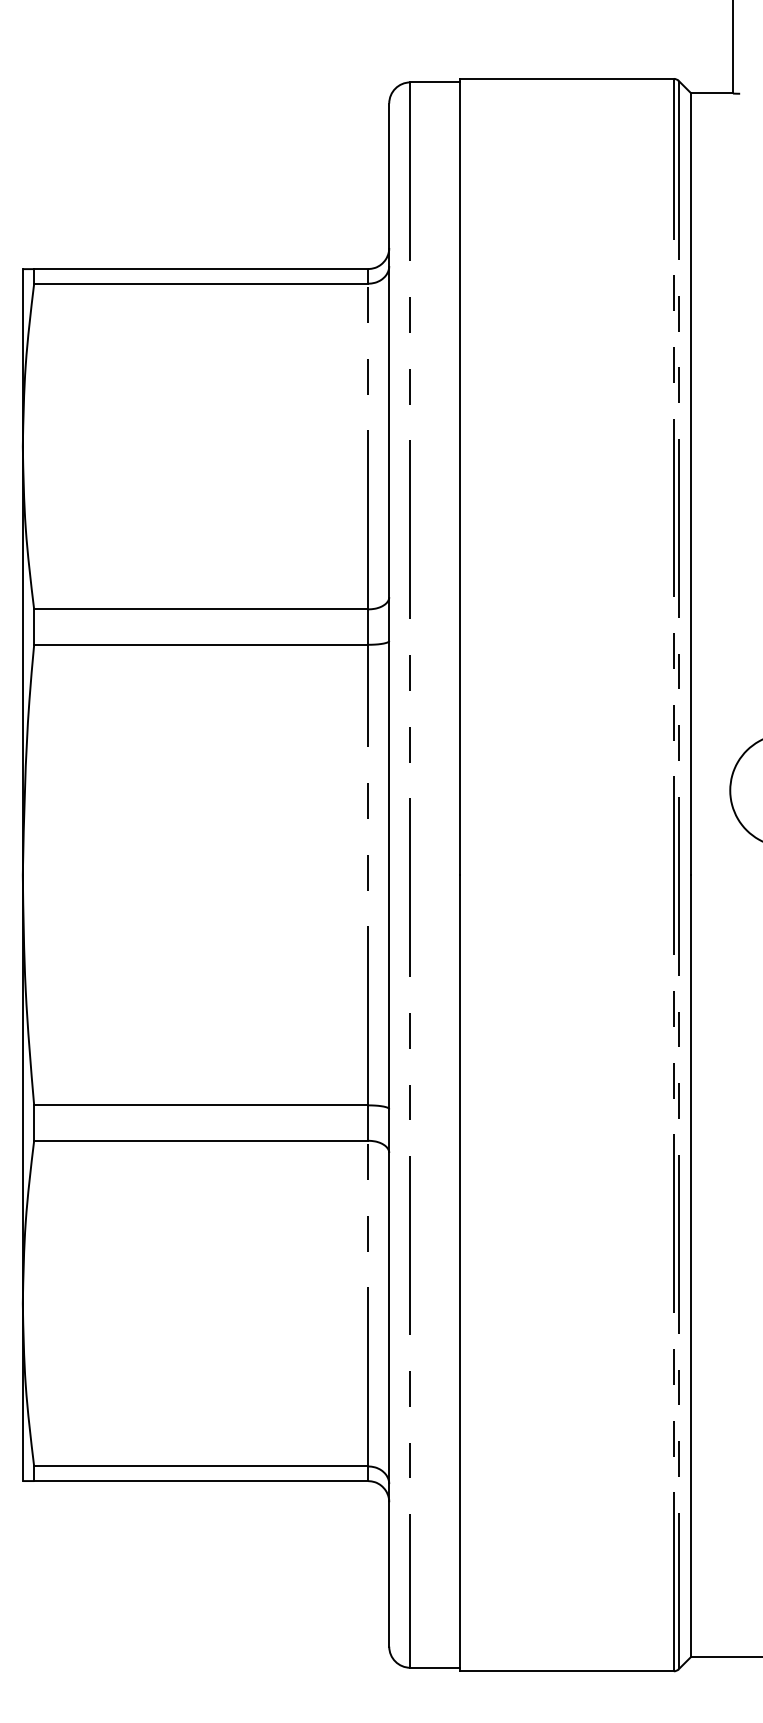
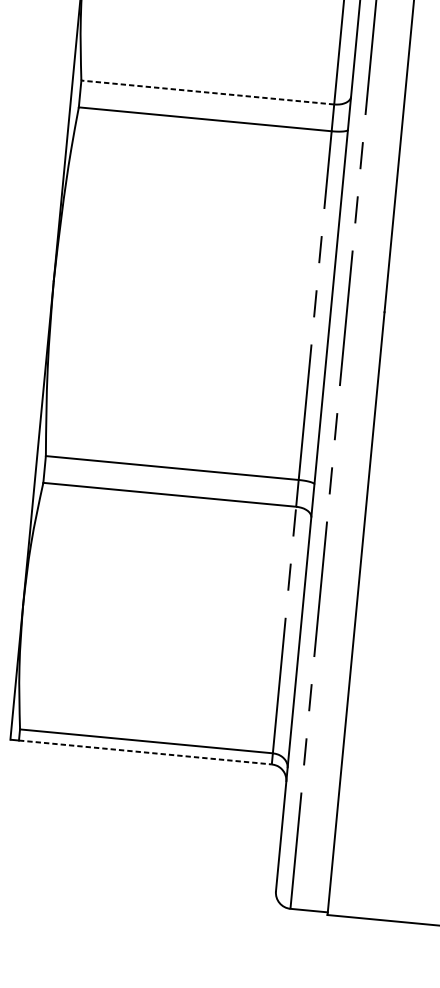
line: (201, 609) -> (208, 92), solid -> dashed
line: (201, 1481) -> (145, 752), solid -> dashed

